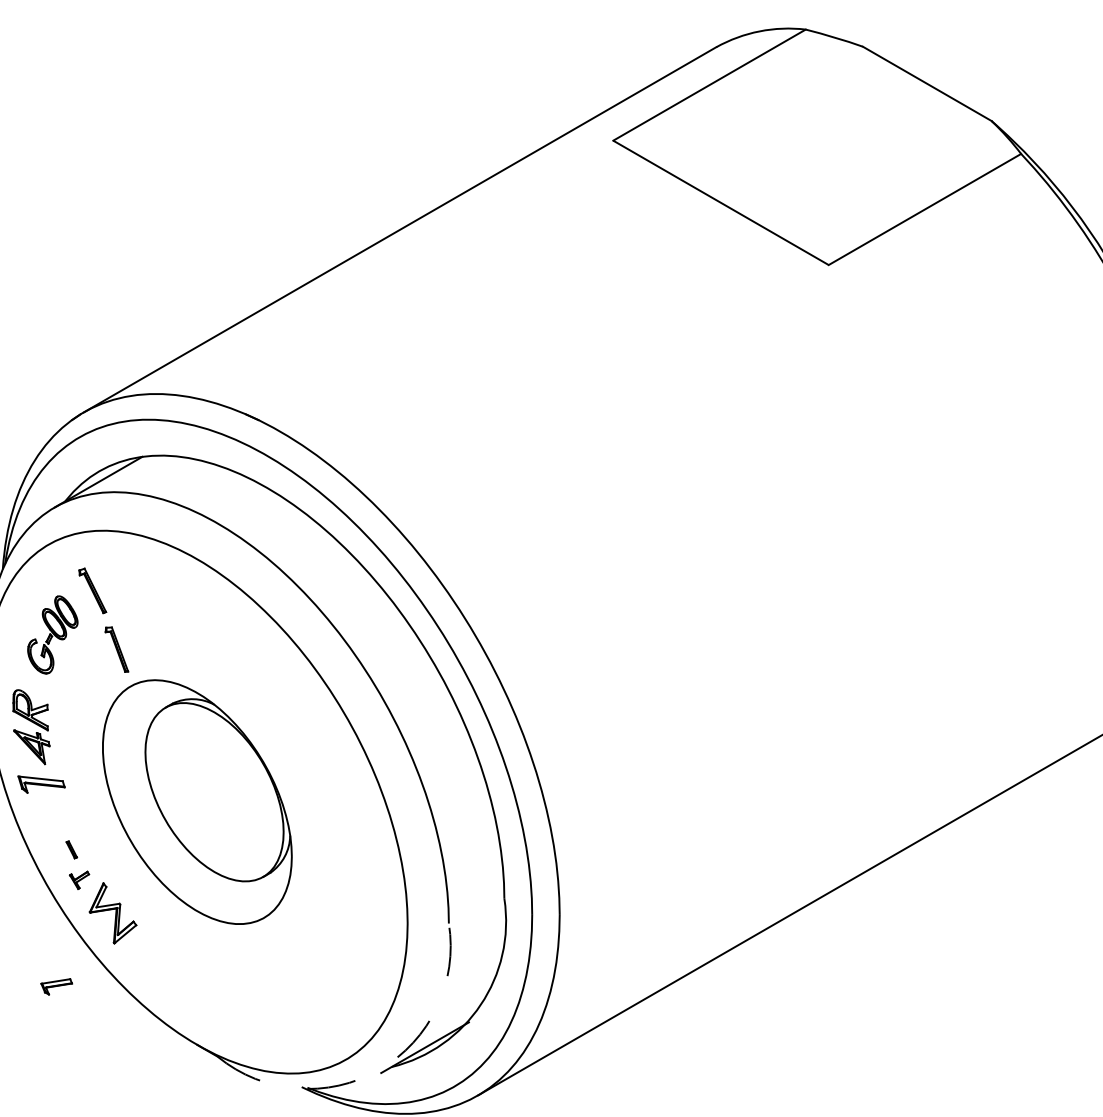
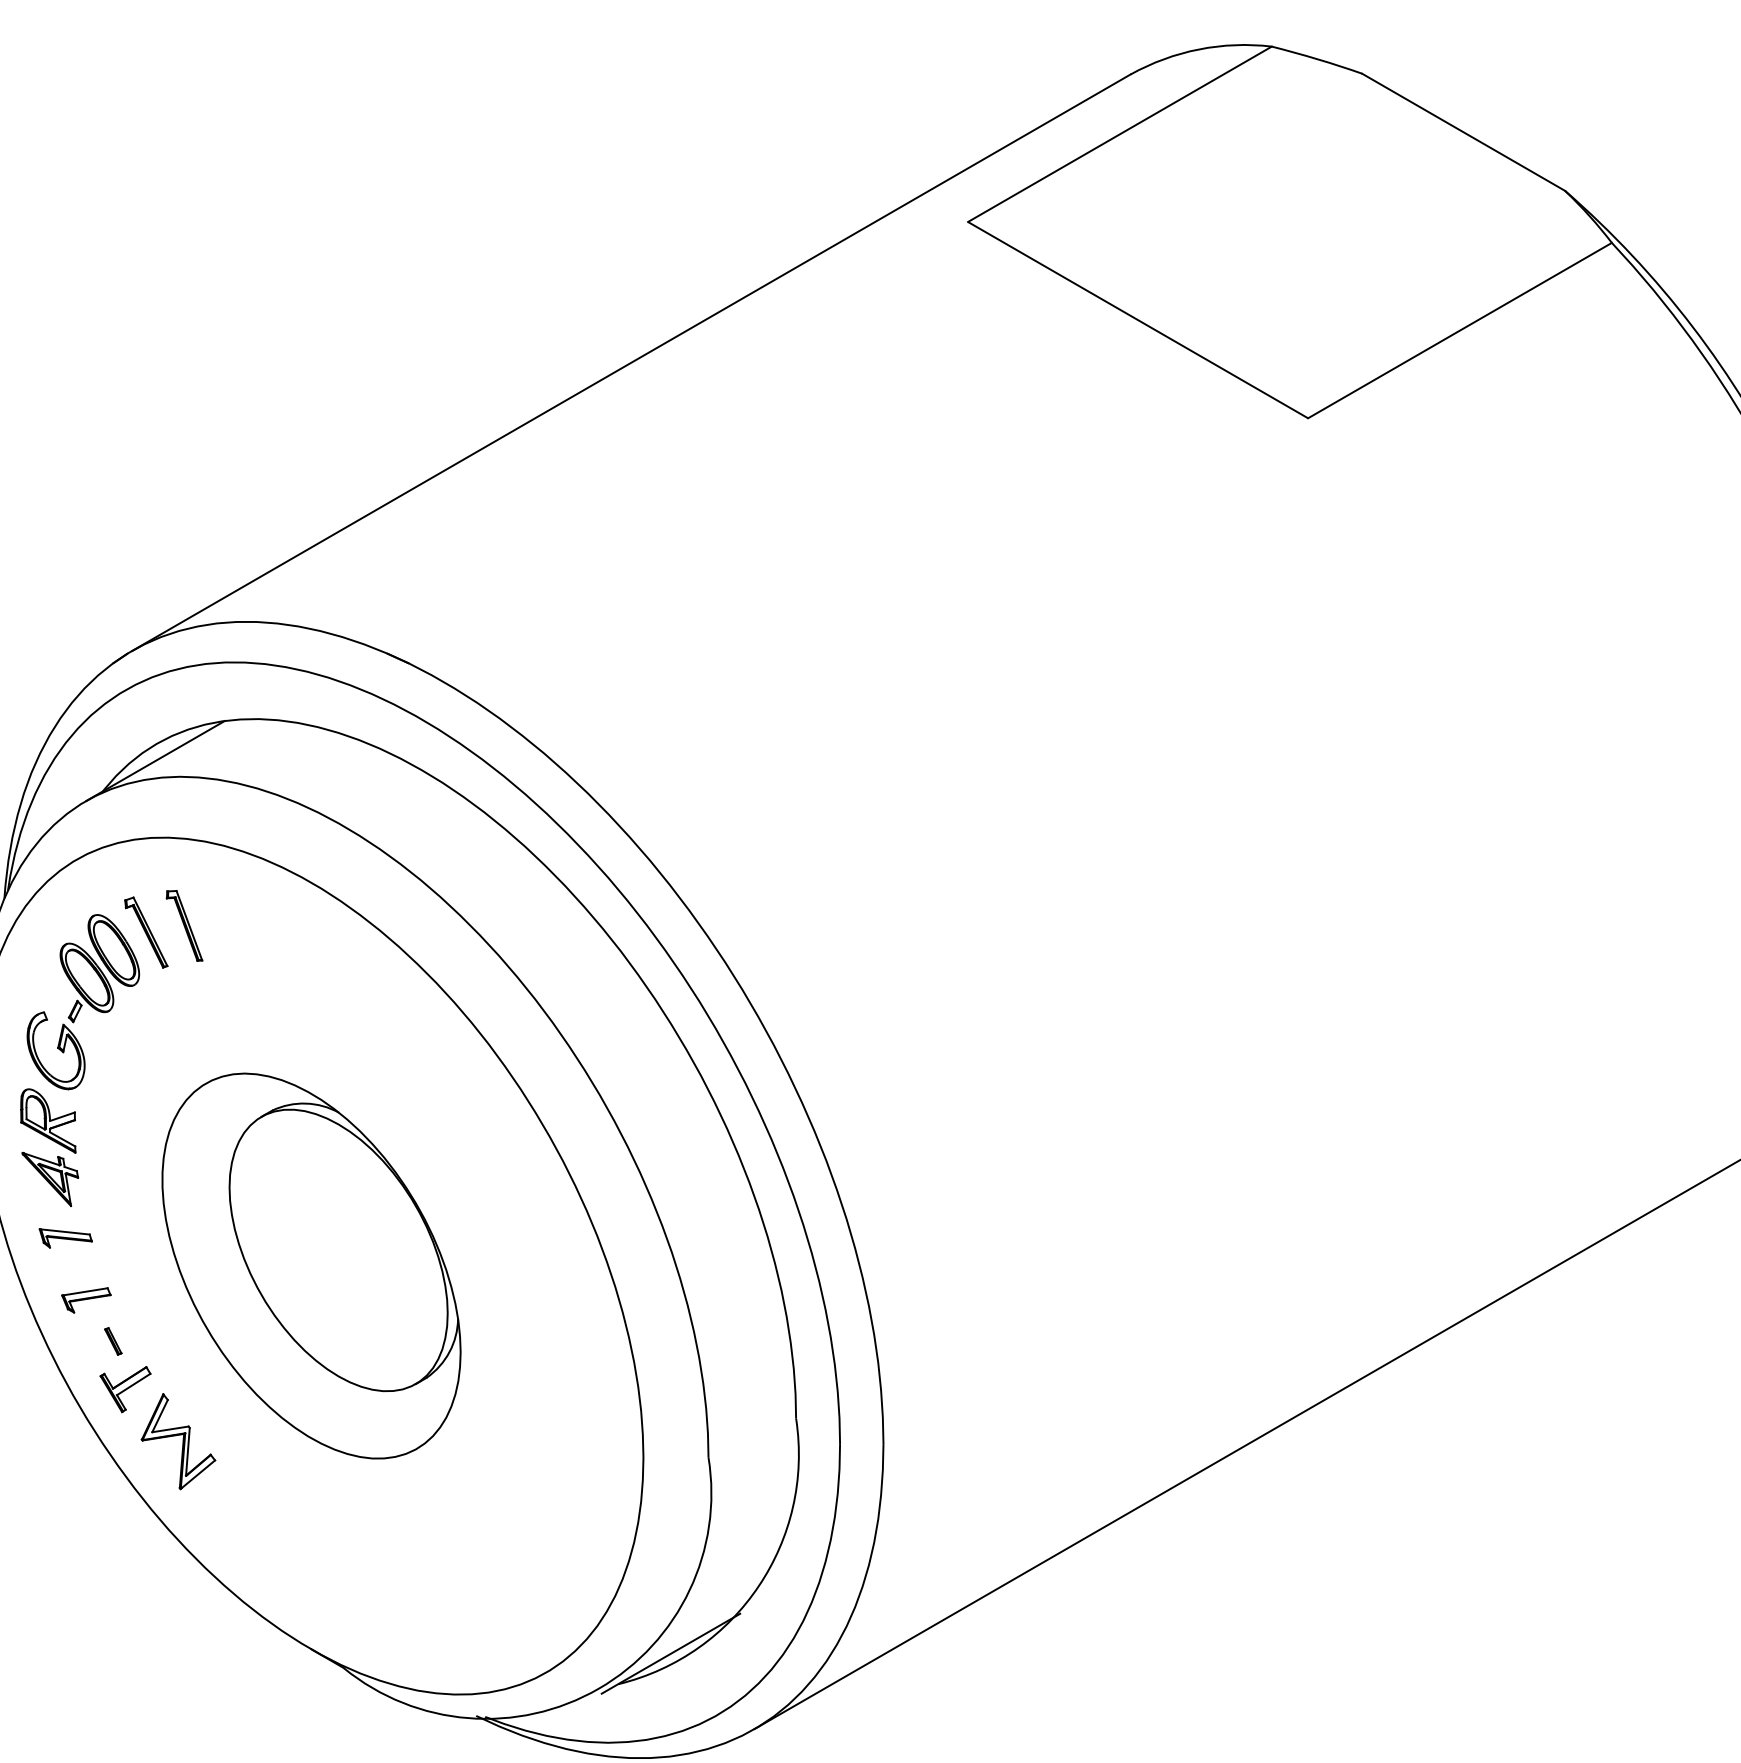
part: (52, 634) -> (82, 1001), size x1.43
part: (116, 649) -> (183, 925), moved
part: (41, 784) -> (65, 1238), size x0.71
part: (79, 880) -> (125, 1389), size x1.67
part: (56, 986) -> (85, 1299), moved
arc: (379, 1069) -> (598, 1688), dashed -> solid

